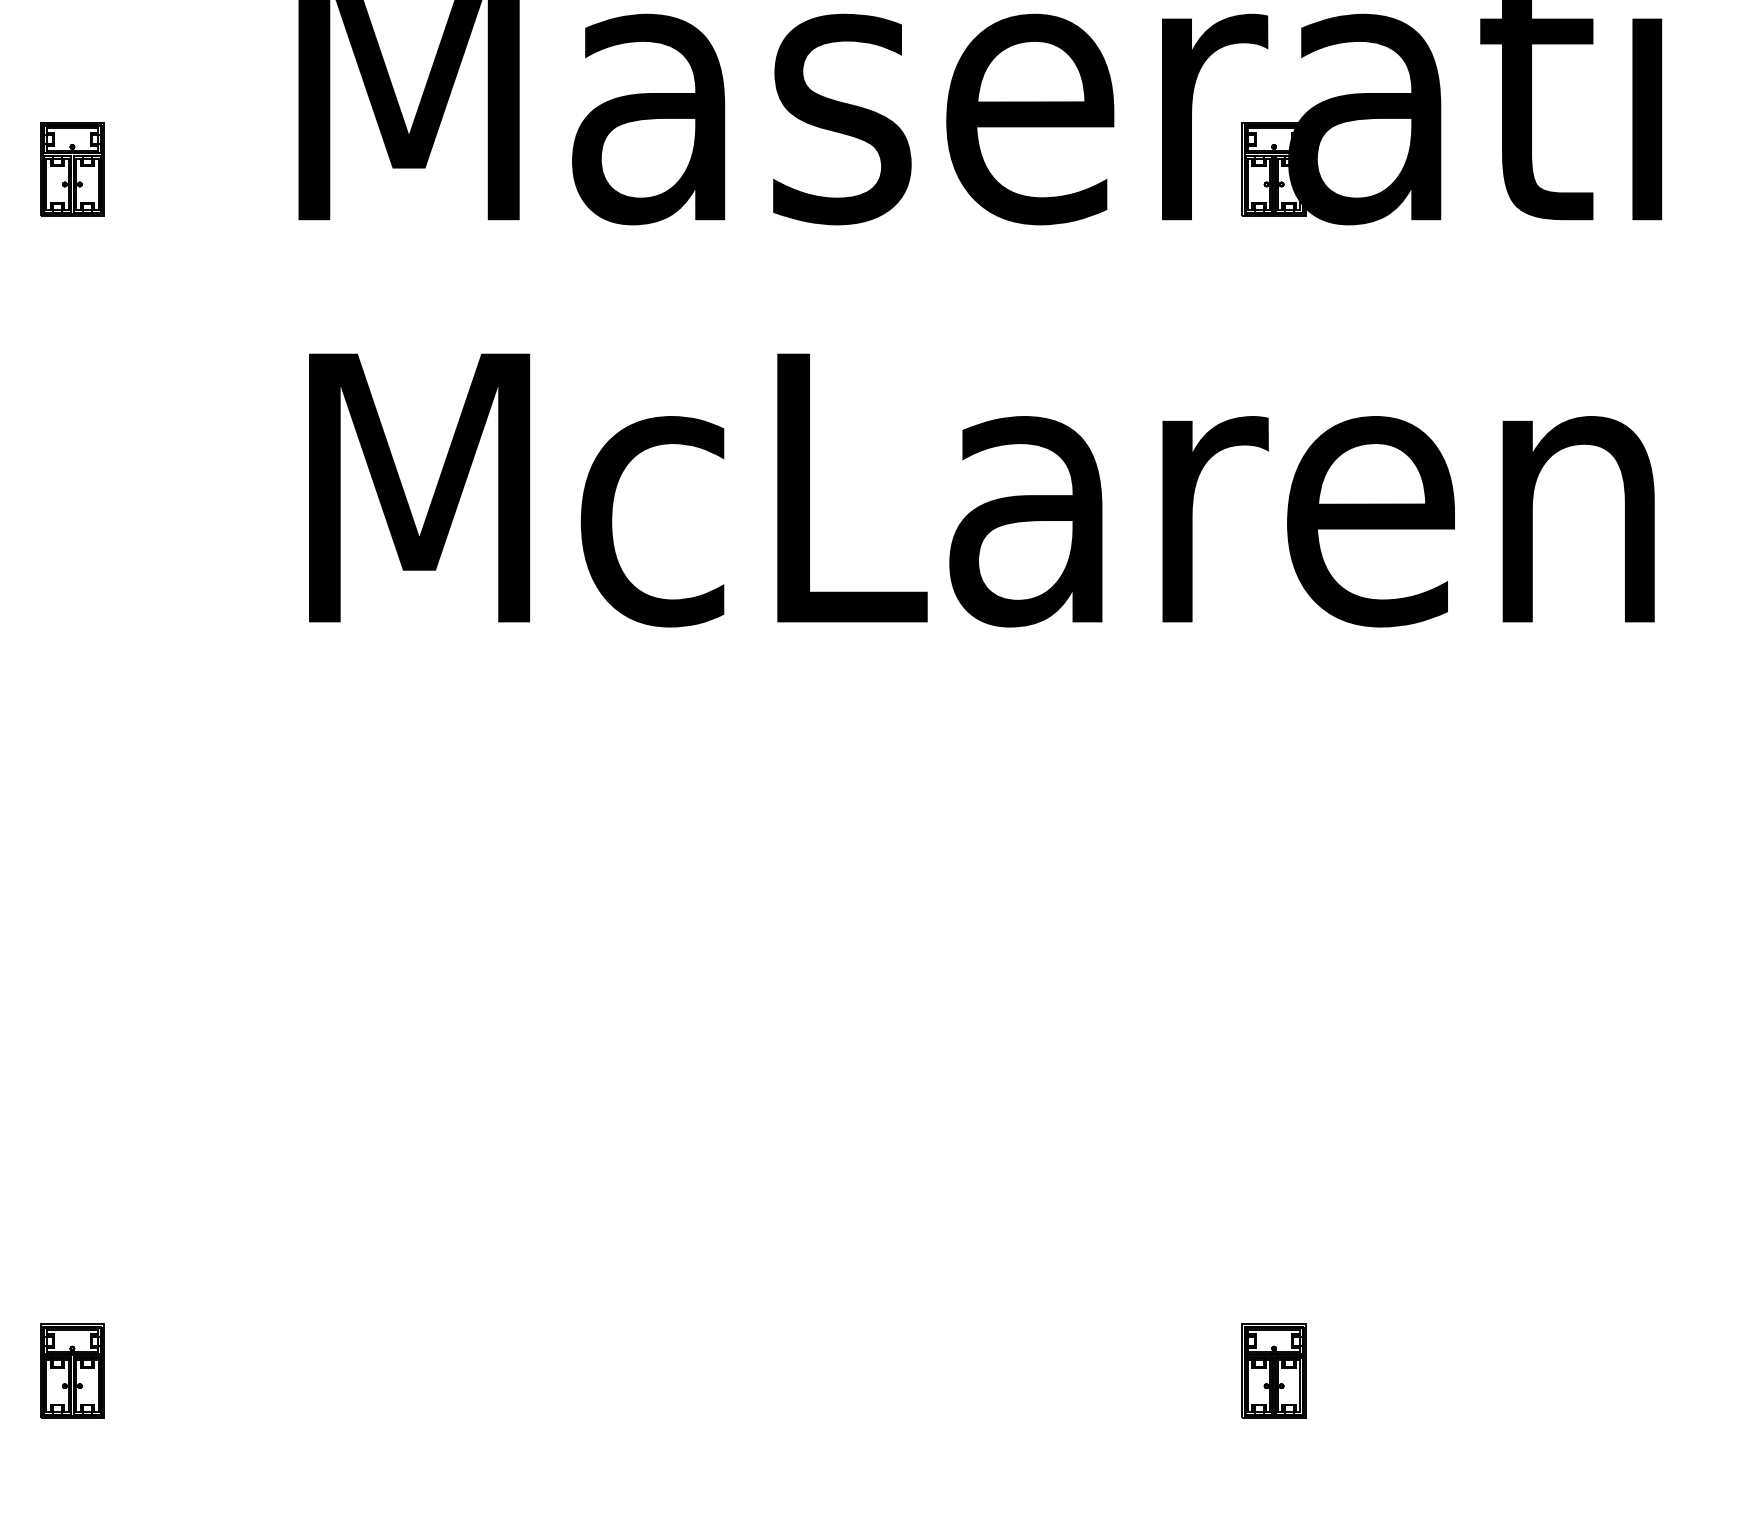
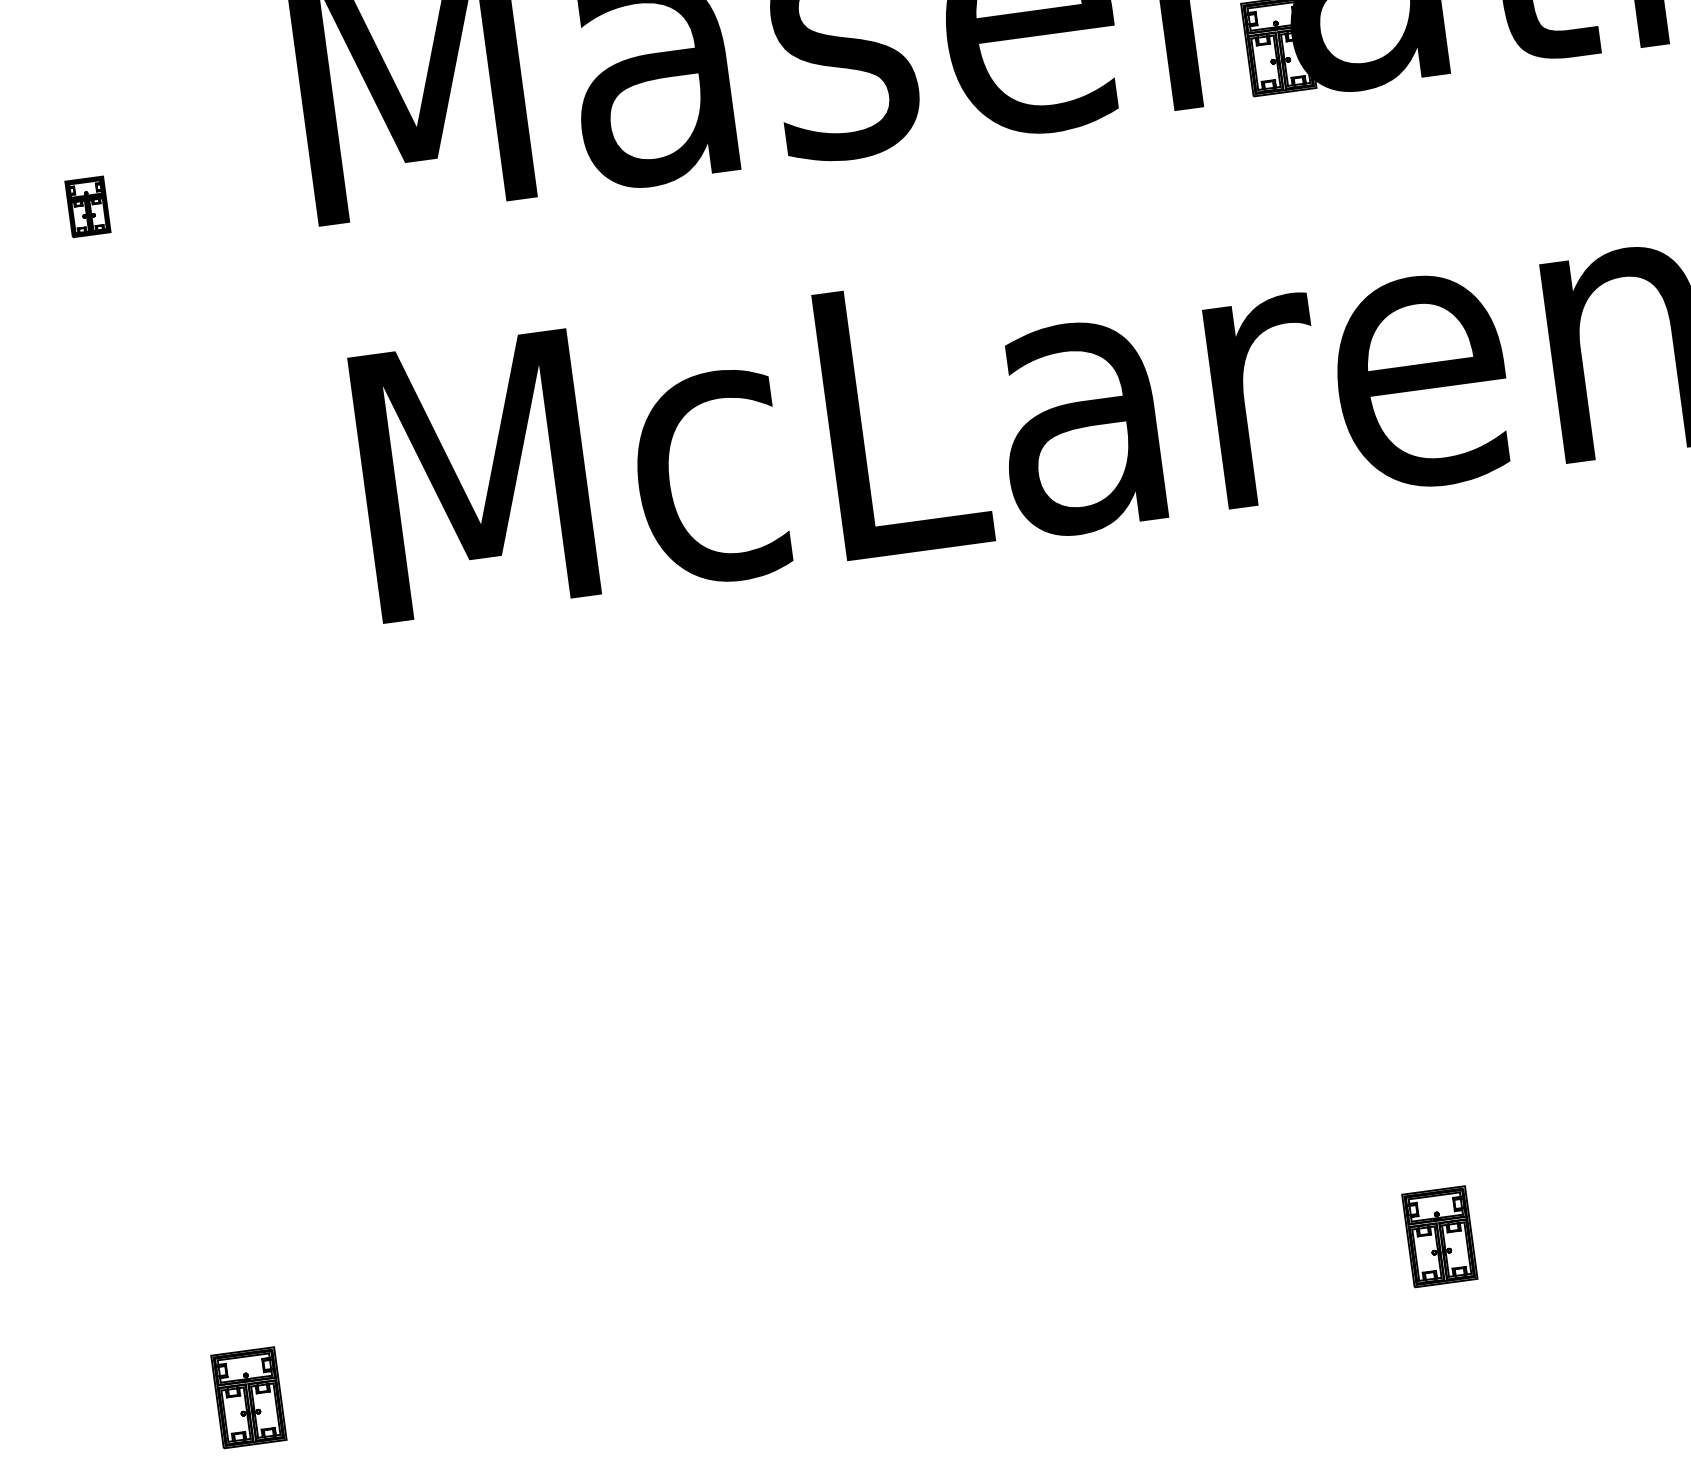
part: (72, 169) -> (88, 206), size x0.6

